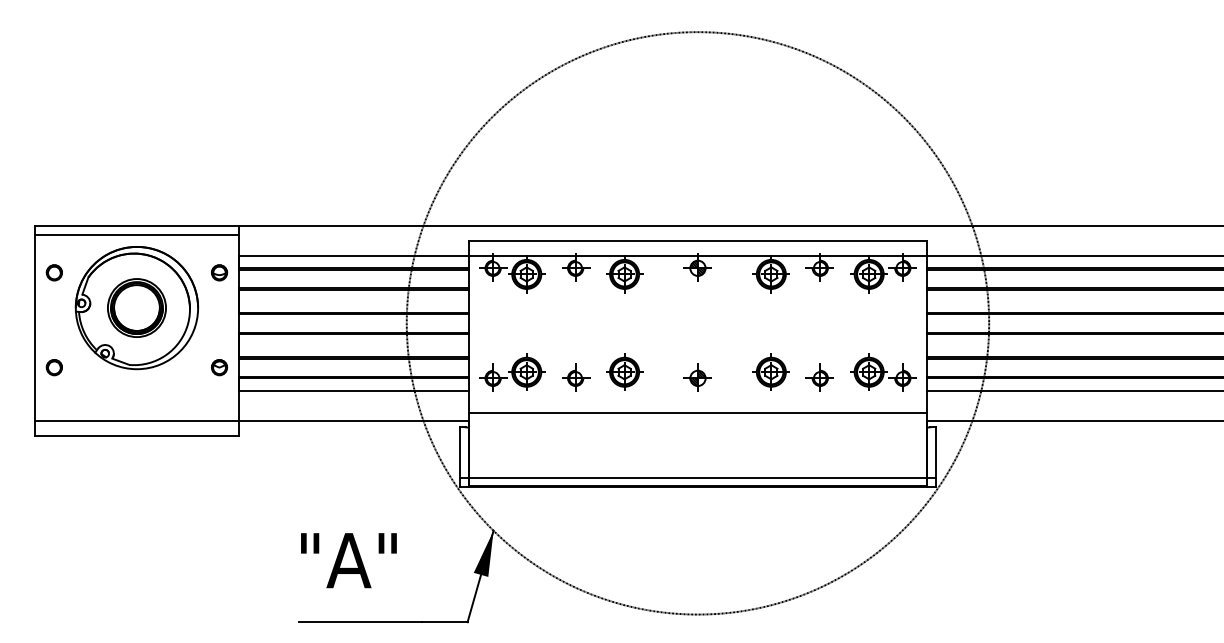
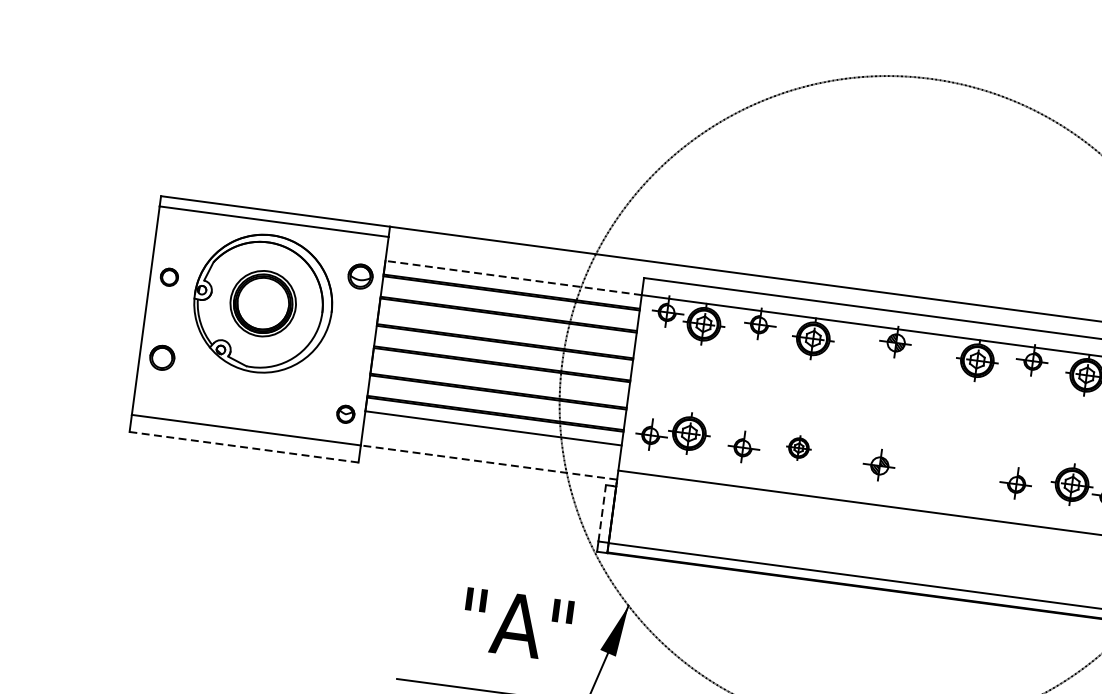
line: (354, 256) -> (514, 278), solid -> dashed
part: (53, 272) -> (168, 276), moved
part: (219, 272) -> (360, 276), size x1.4
part: (53, 367) -> (161, 357), size x1.4
part: (219, 367) -> (345, 414), moved
part: (624, 371) -> (798, 447), size x0.6
part: (770, 371) -> (961, 469), removed
line: (354, 421) -> (489, 462), solid -> dashed
line: (136, 436) -> (243, 447), solid -> dashed
line: (459, 452) -> (602, 513), solid -> dashed
text: (348, 560) -> (516, 624), moved

